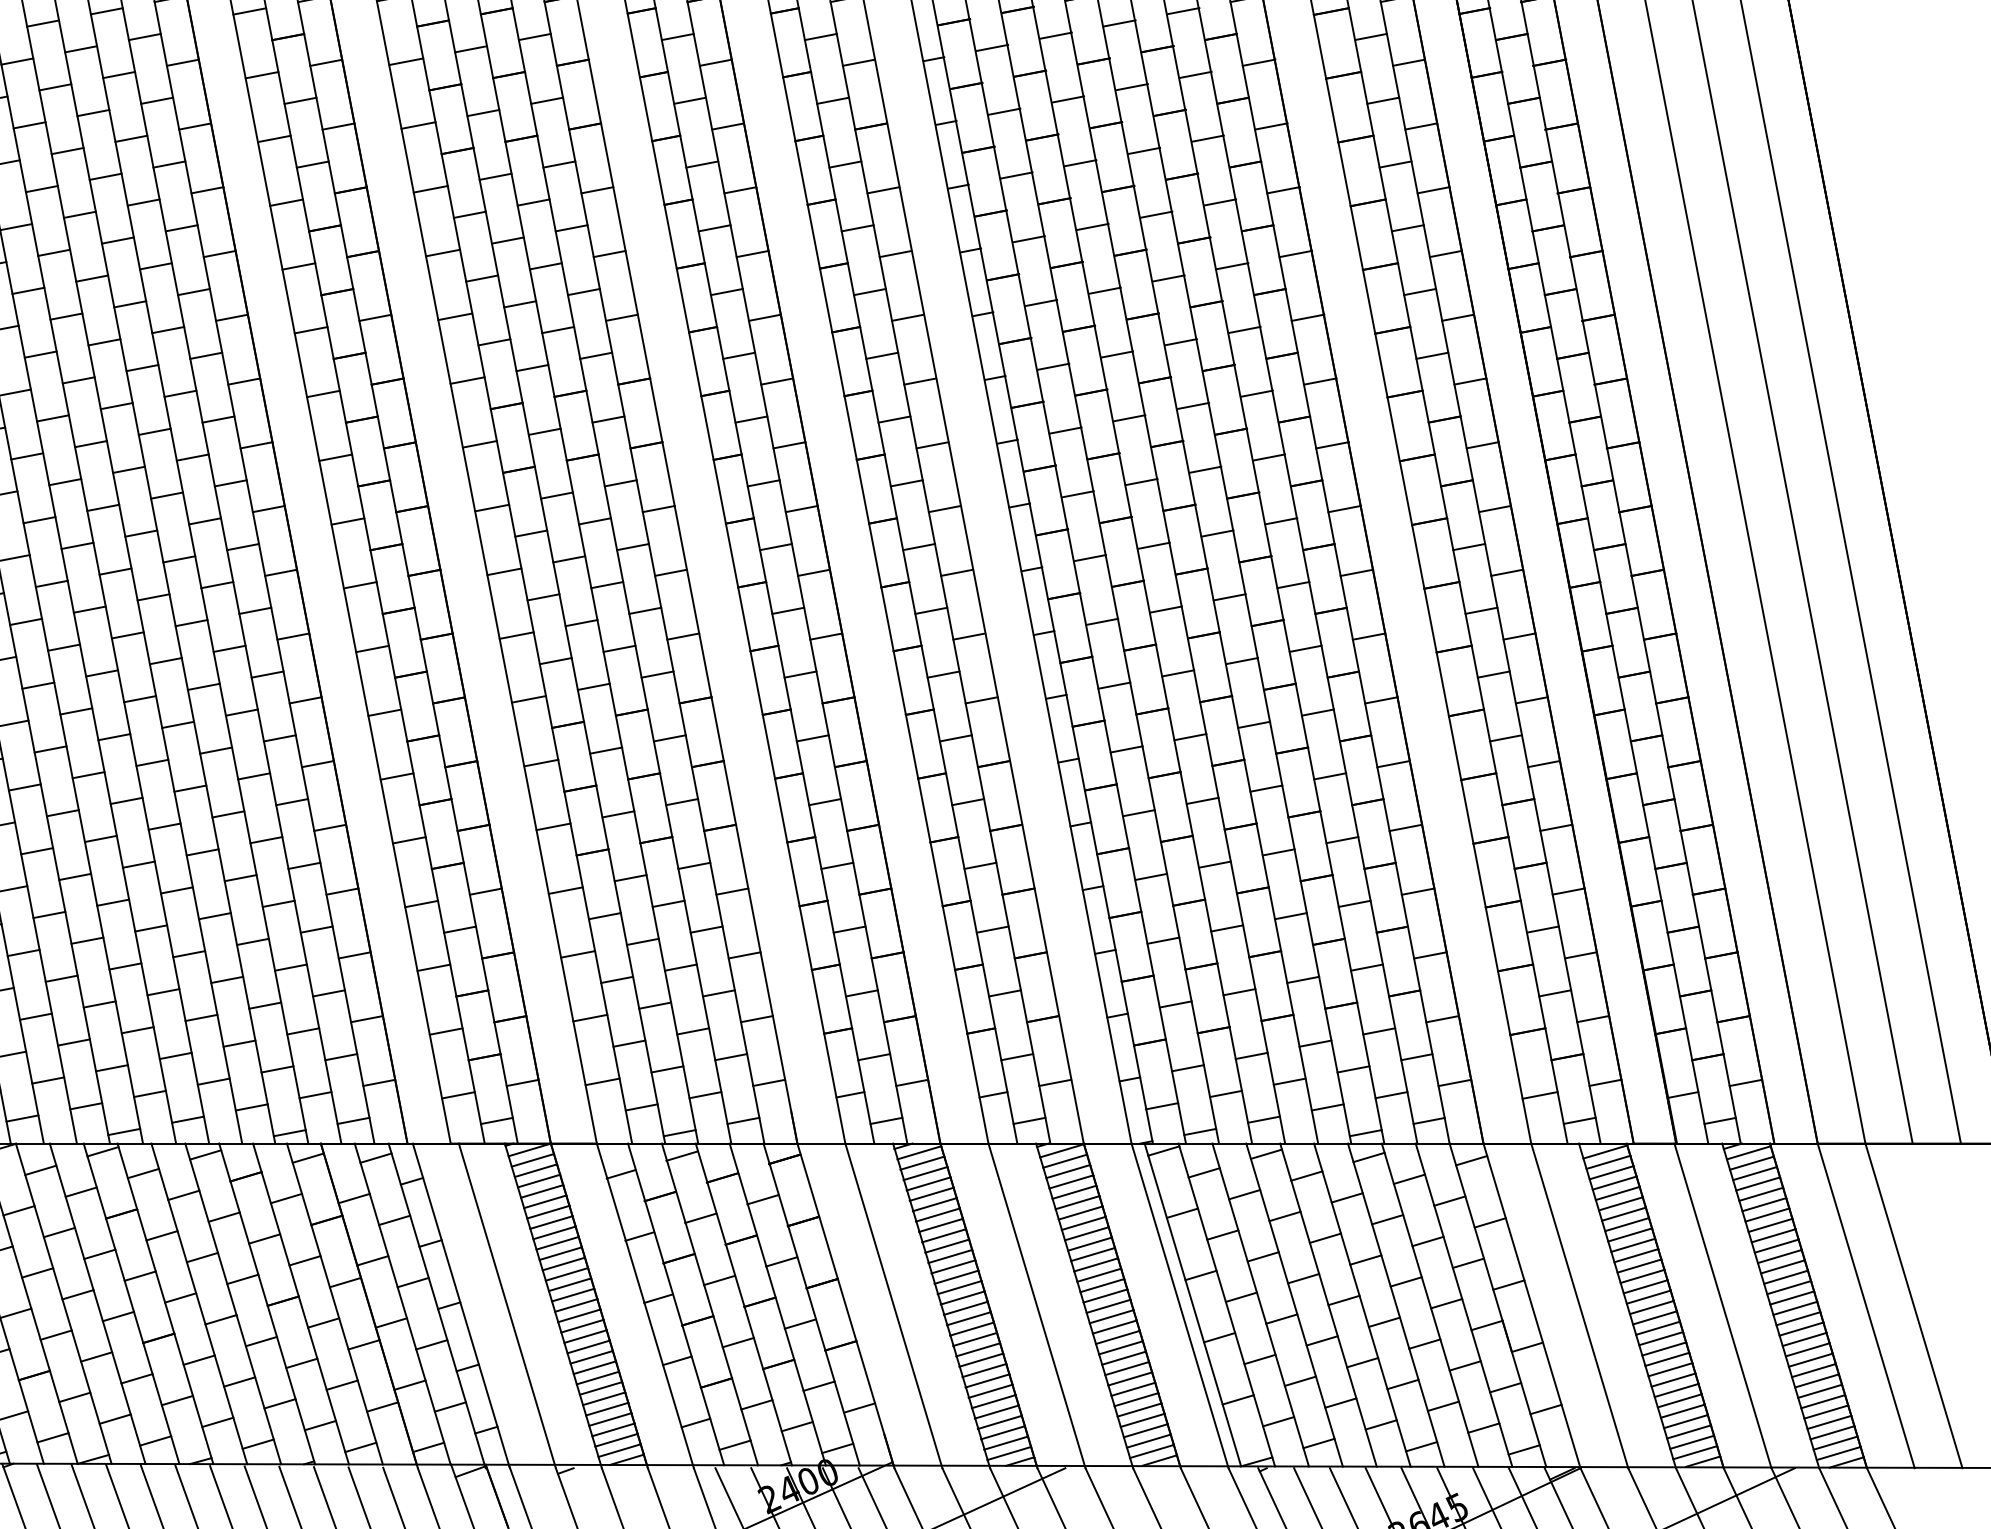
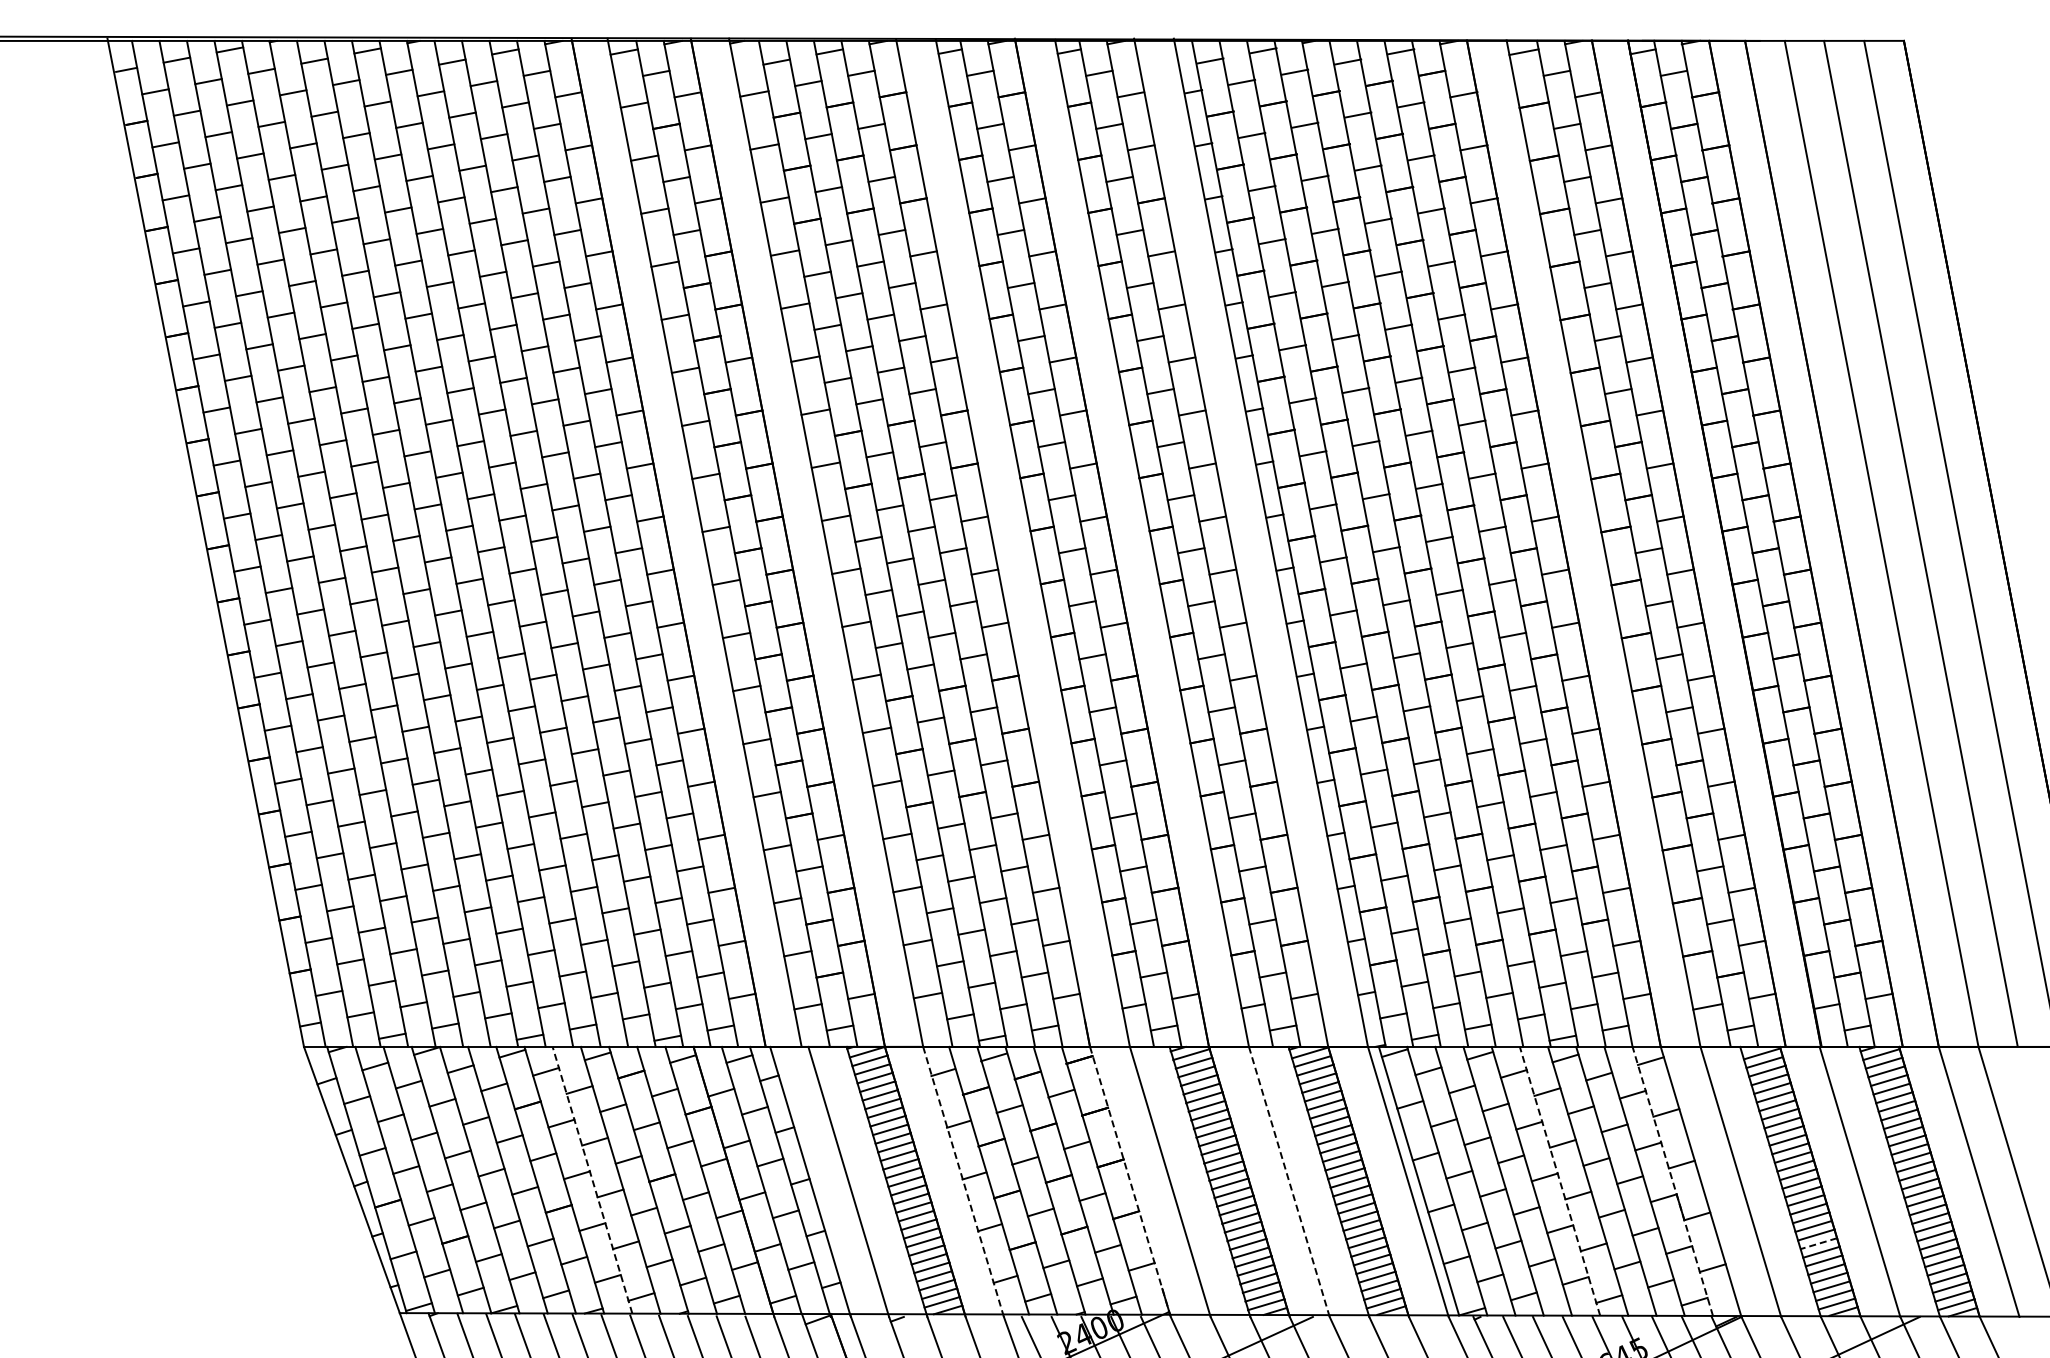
line: (199, 1302) -> (592, 1179), solid -> dashed
line: (1361, 1304) -> (1559, 1180), solid -> dashed
line: (1497, 1304) -> (1672, 1180), solid -> dashed
line: (645, 1305) -> (963, 1181), solid -> dashed
line: (846, 1305) -> (1130, 1181), solid -> dashed
line: (1037, 1305) -> (1289, 1181), solid -> dashed
line: (1673, 1379) -> (1818, 1243), solid -> dashed

